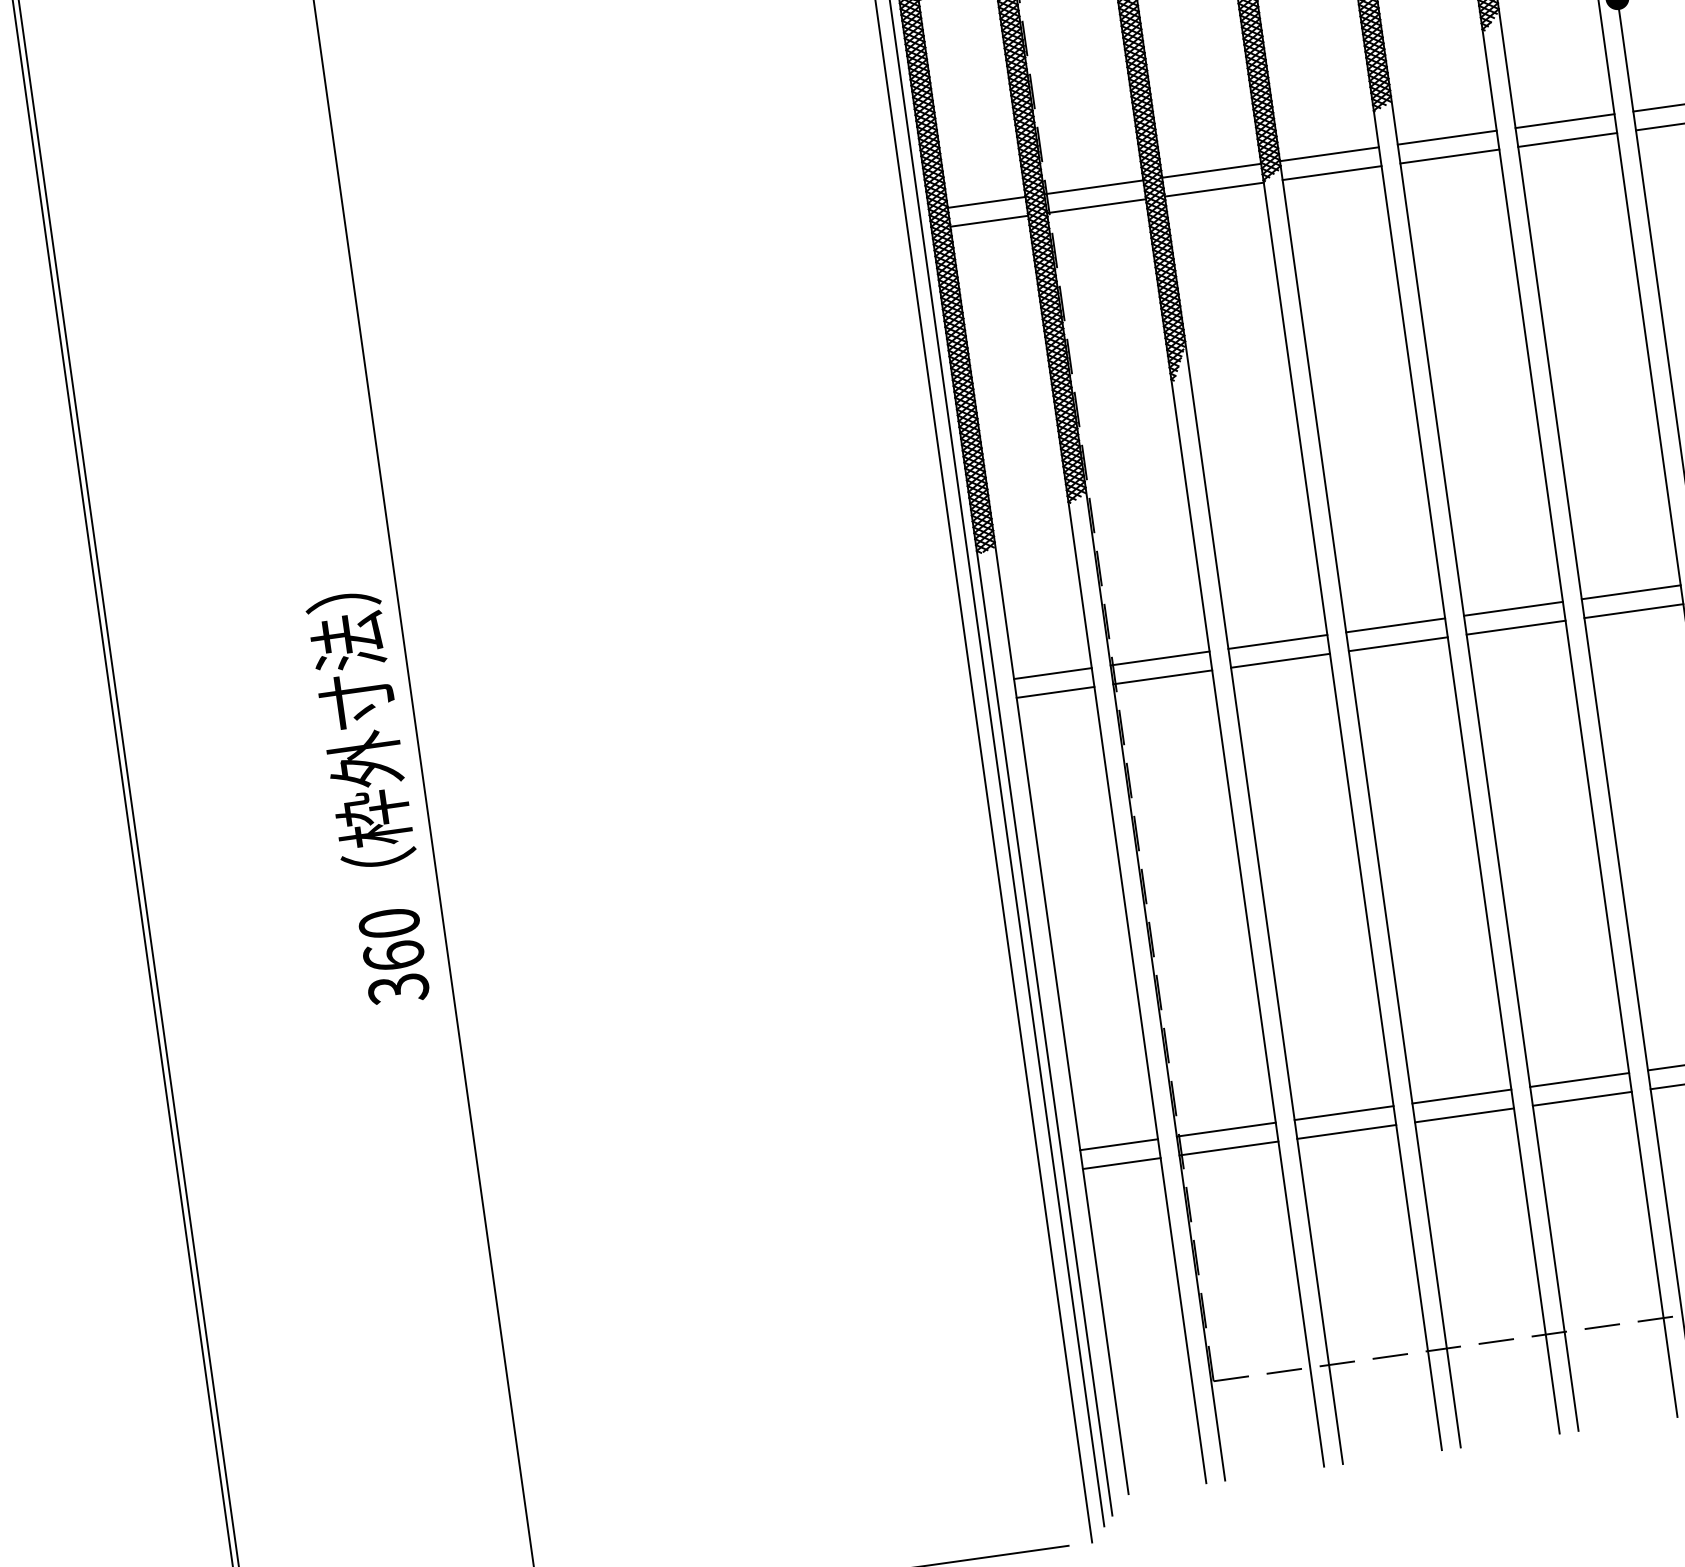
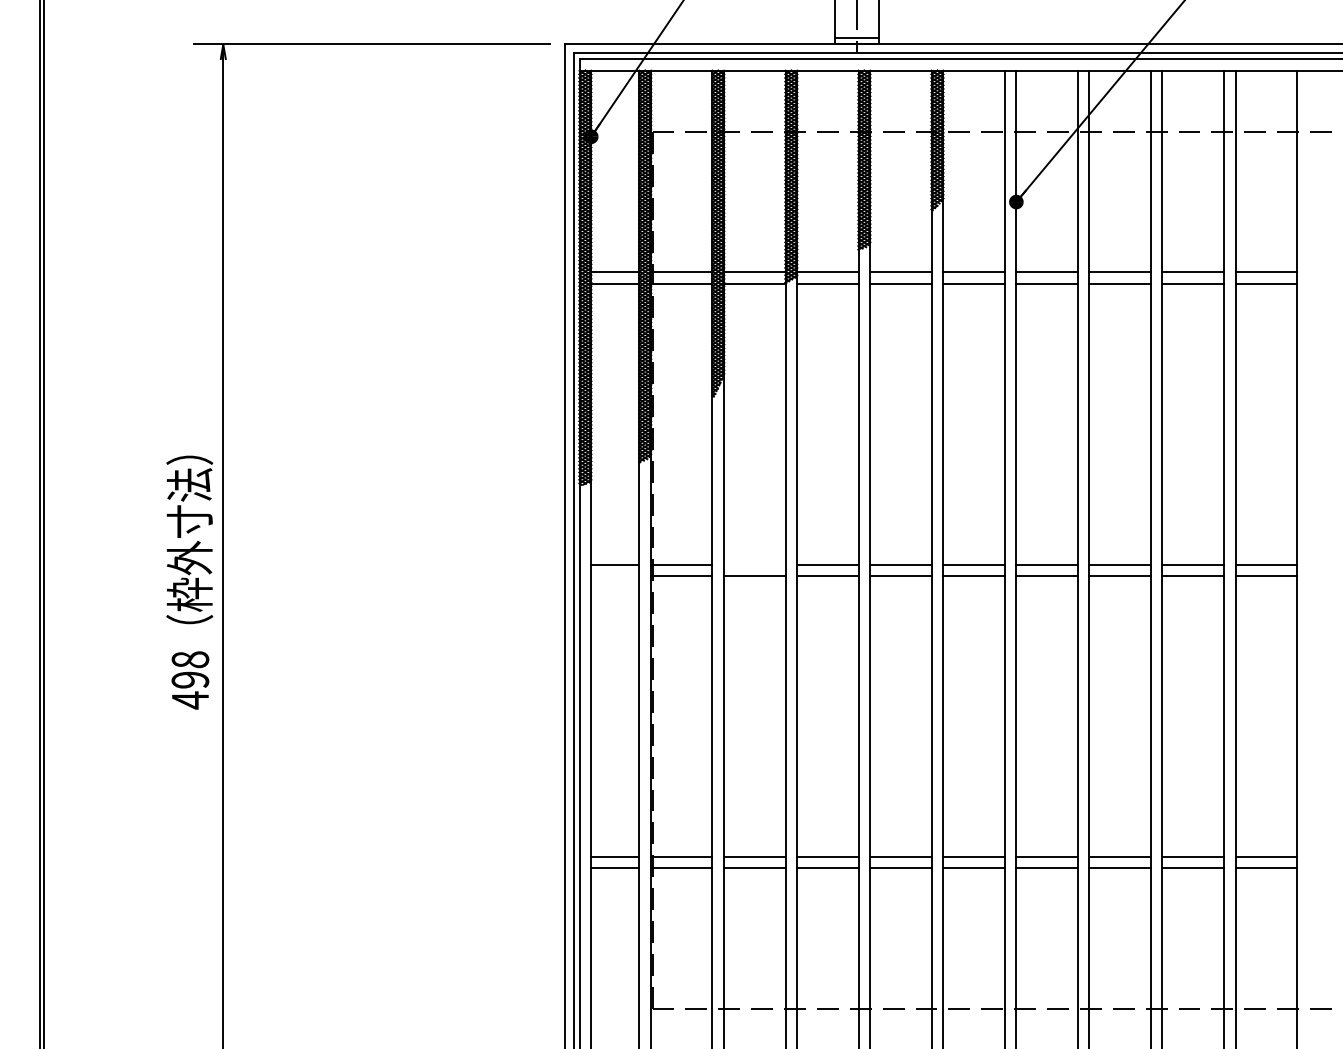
line: (1277, 641) -> (754, 564), removed
line: (1055, 692) -> (615, 576), removed
text: (394, 956) -> (190, 680), 360 -> 498

